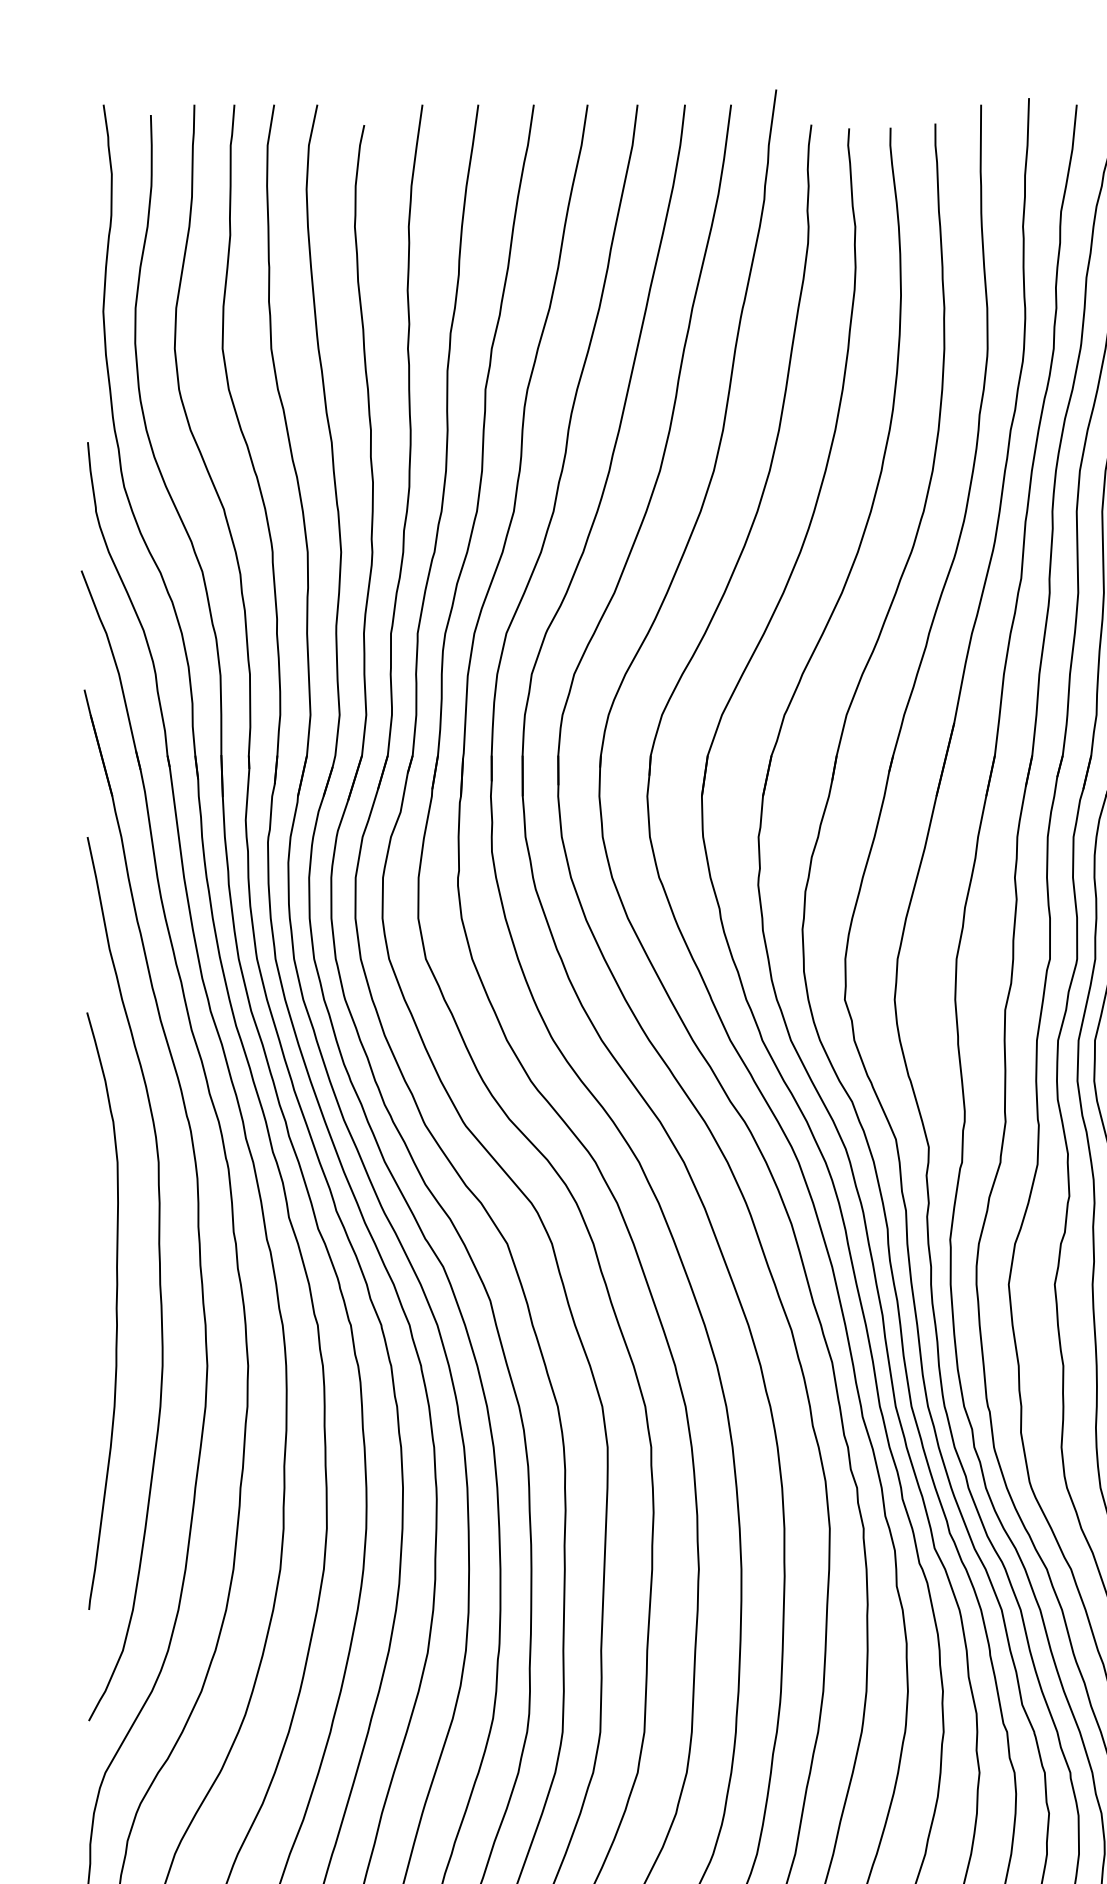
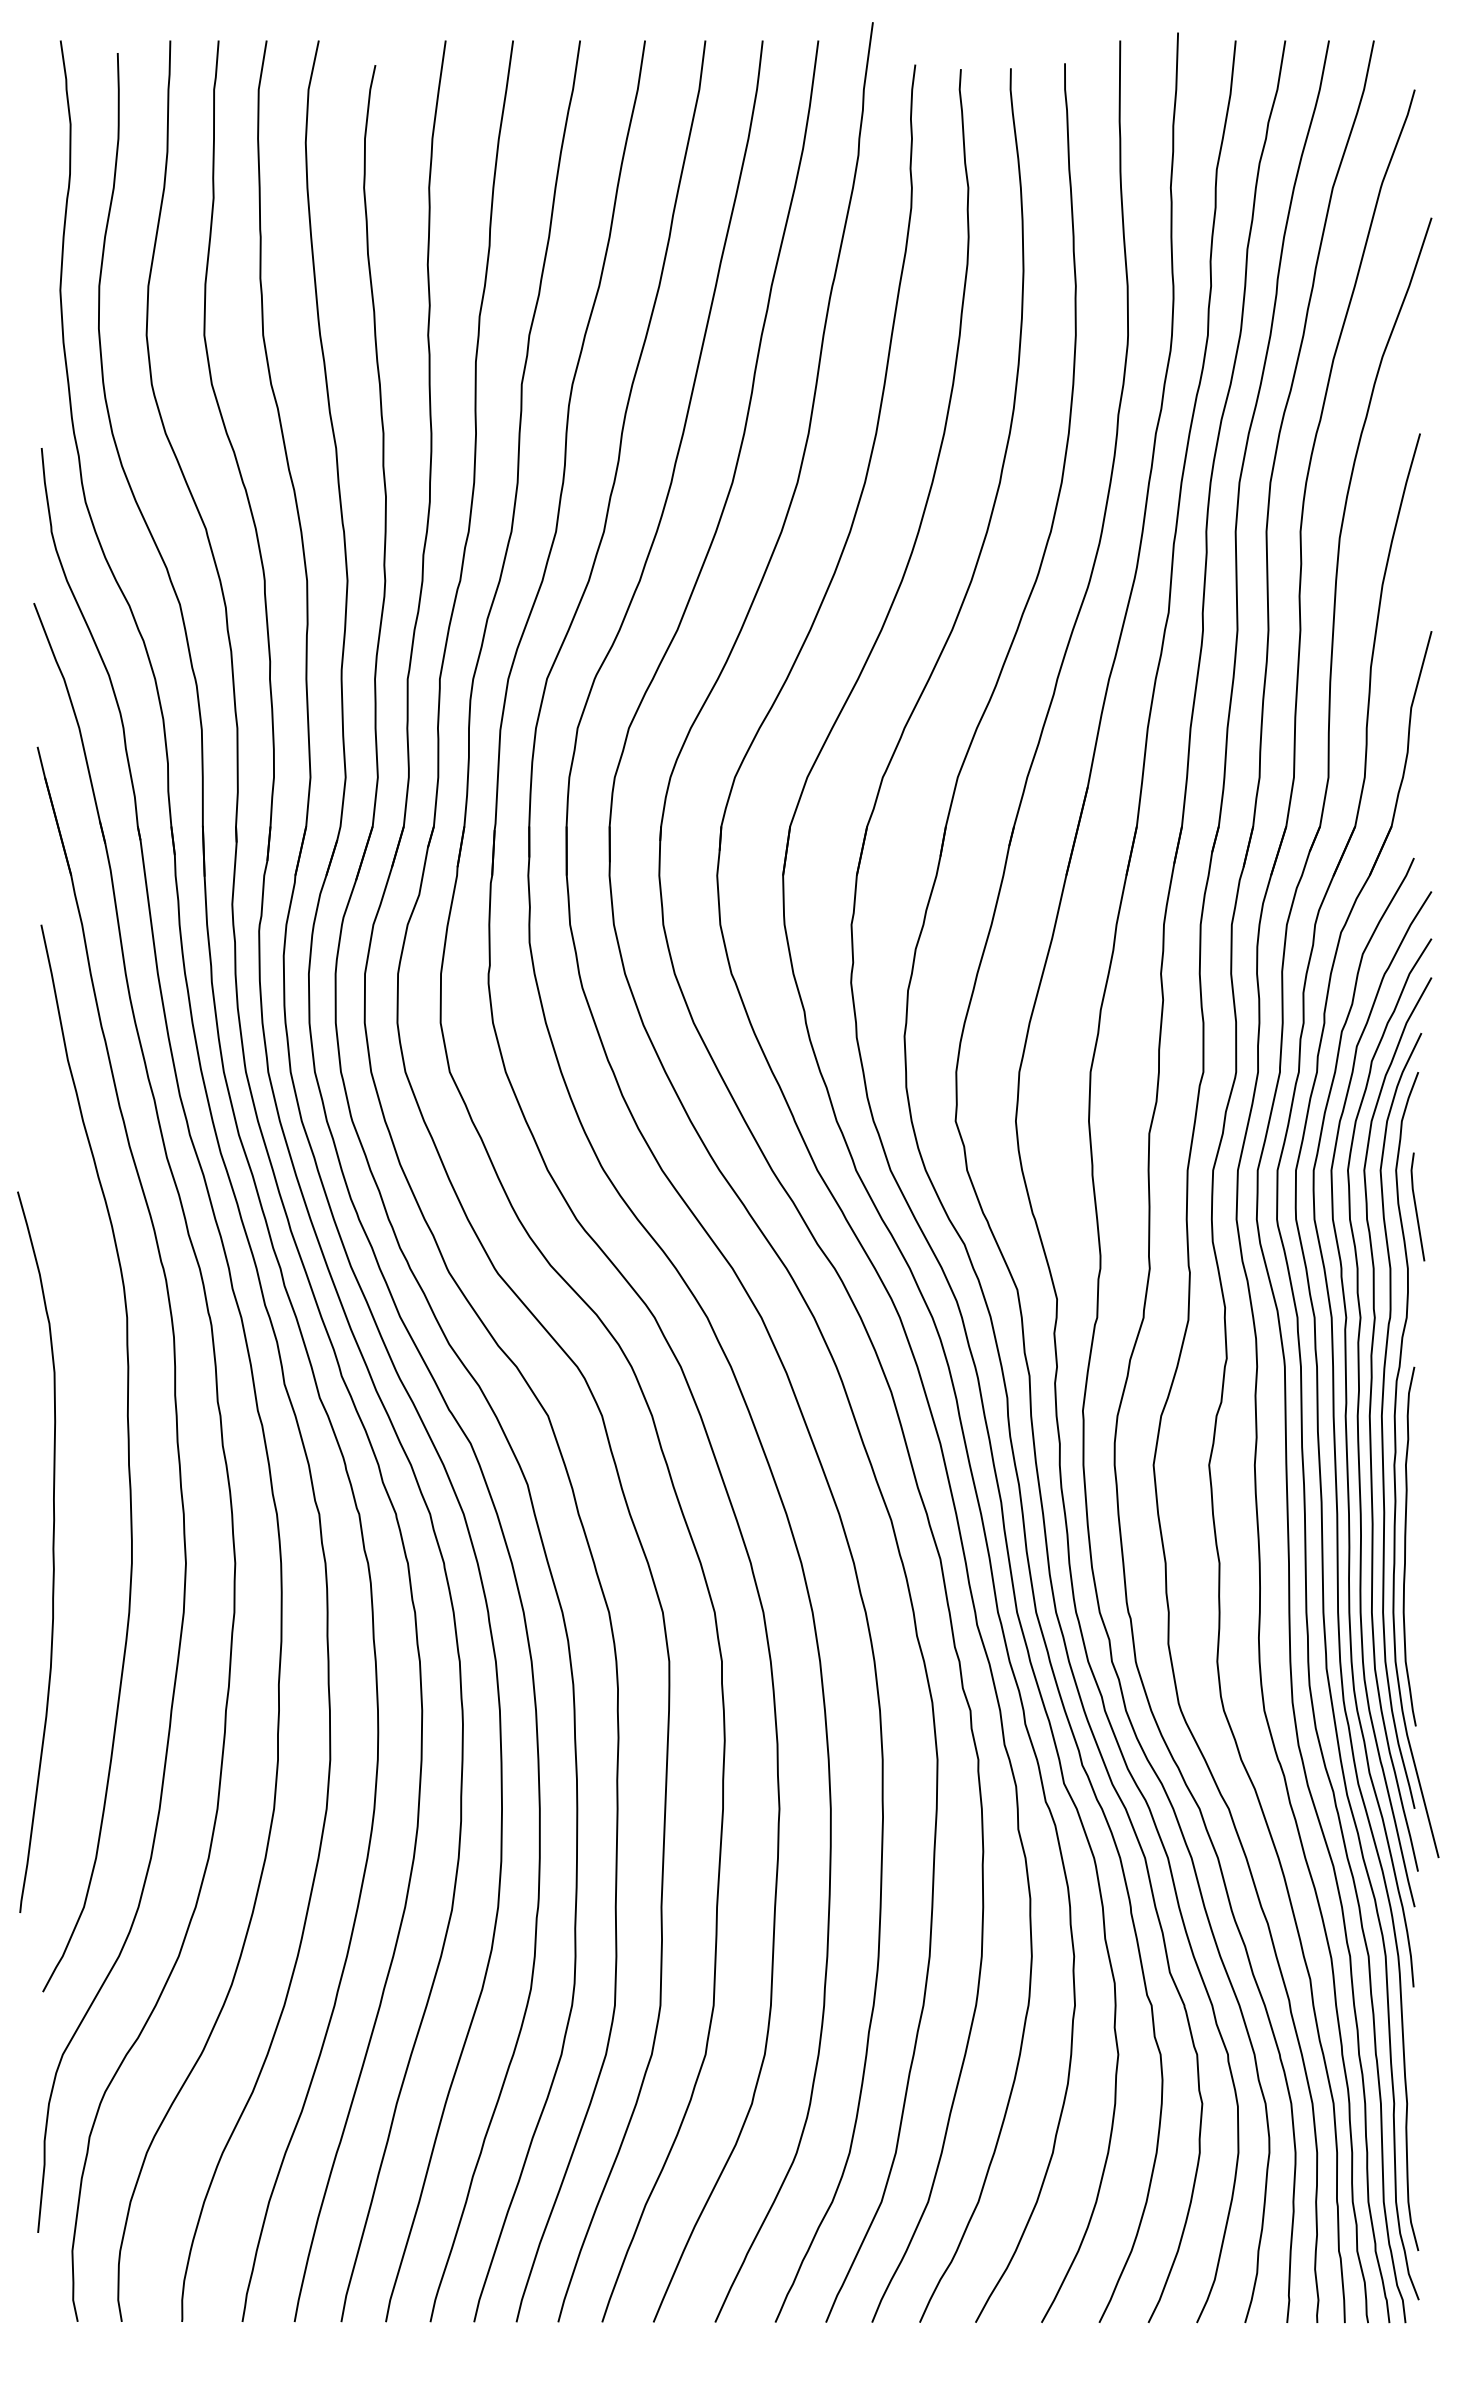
curve: (115, 1310) -> (52, 1551), moved

